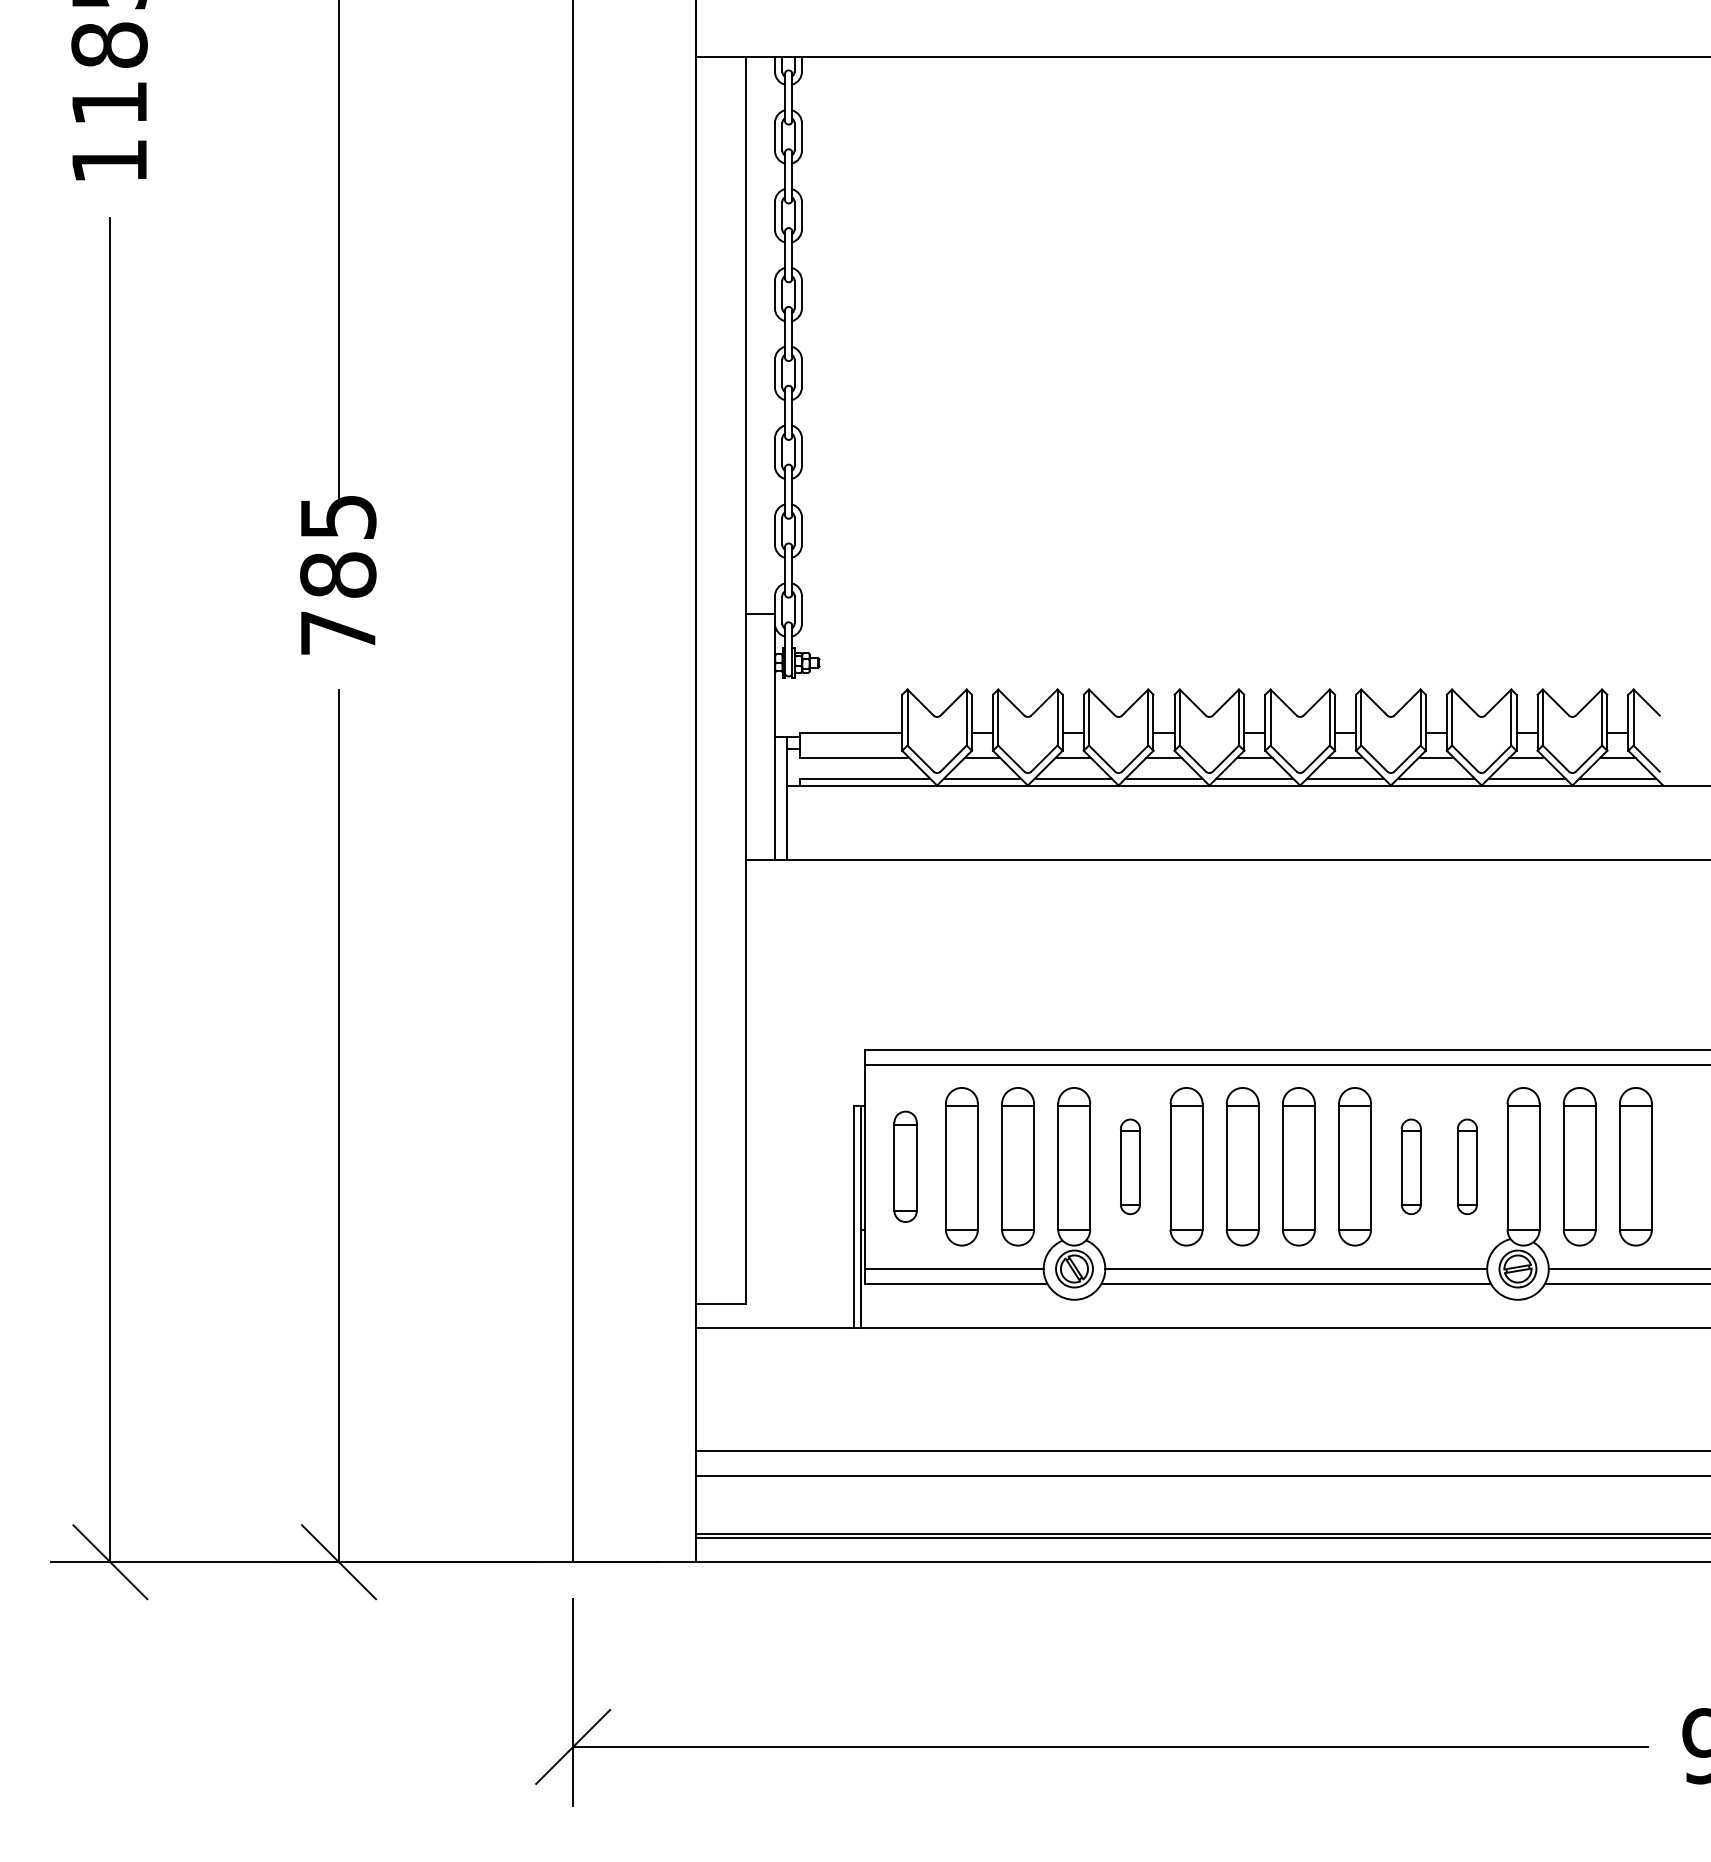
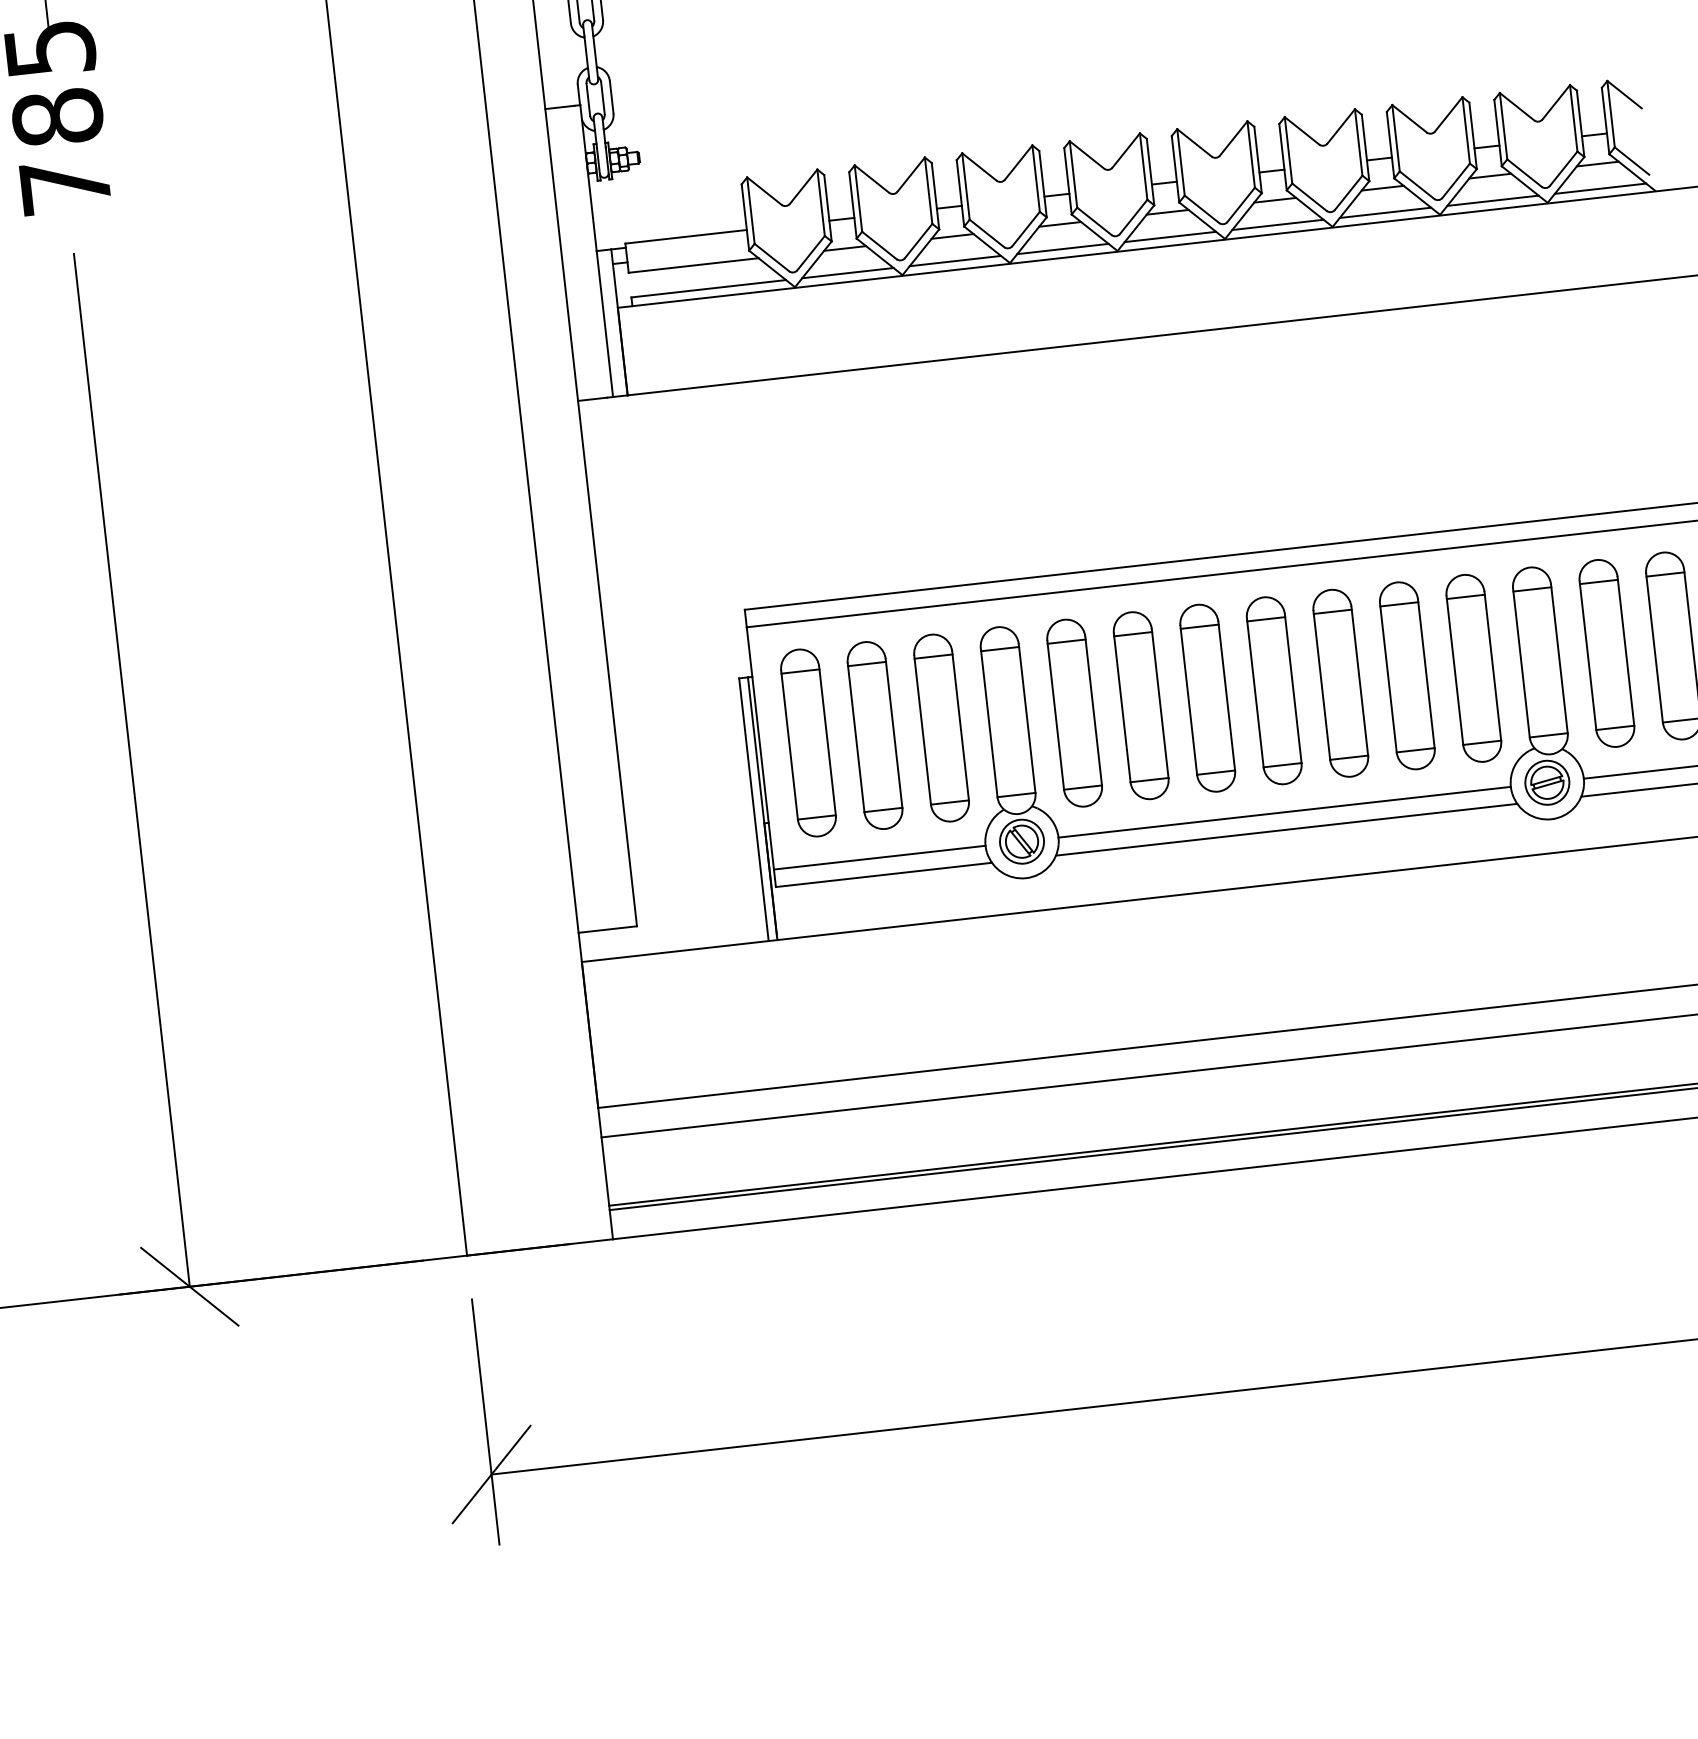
part: (905, 1166) -> (808, 742), size x1.43
part: (1130, 1166) -> (1074, 712), size x1.67
part: (1411, 1166) -> (1407, 675), size x1.67
part: (1467, 1166) -> (1473, 668), size x1.67

